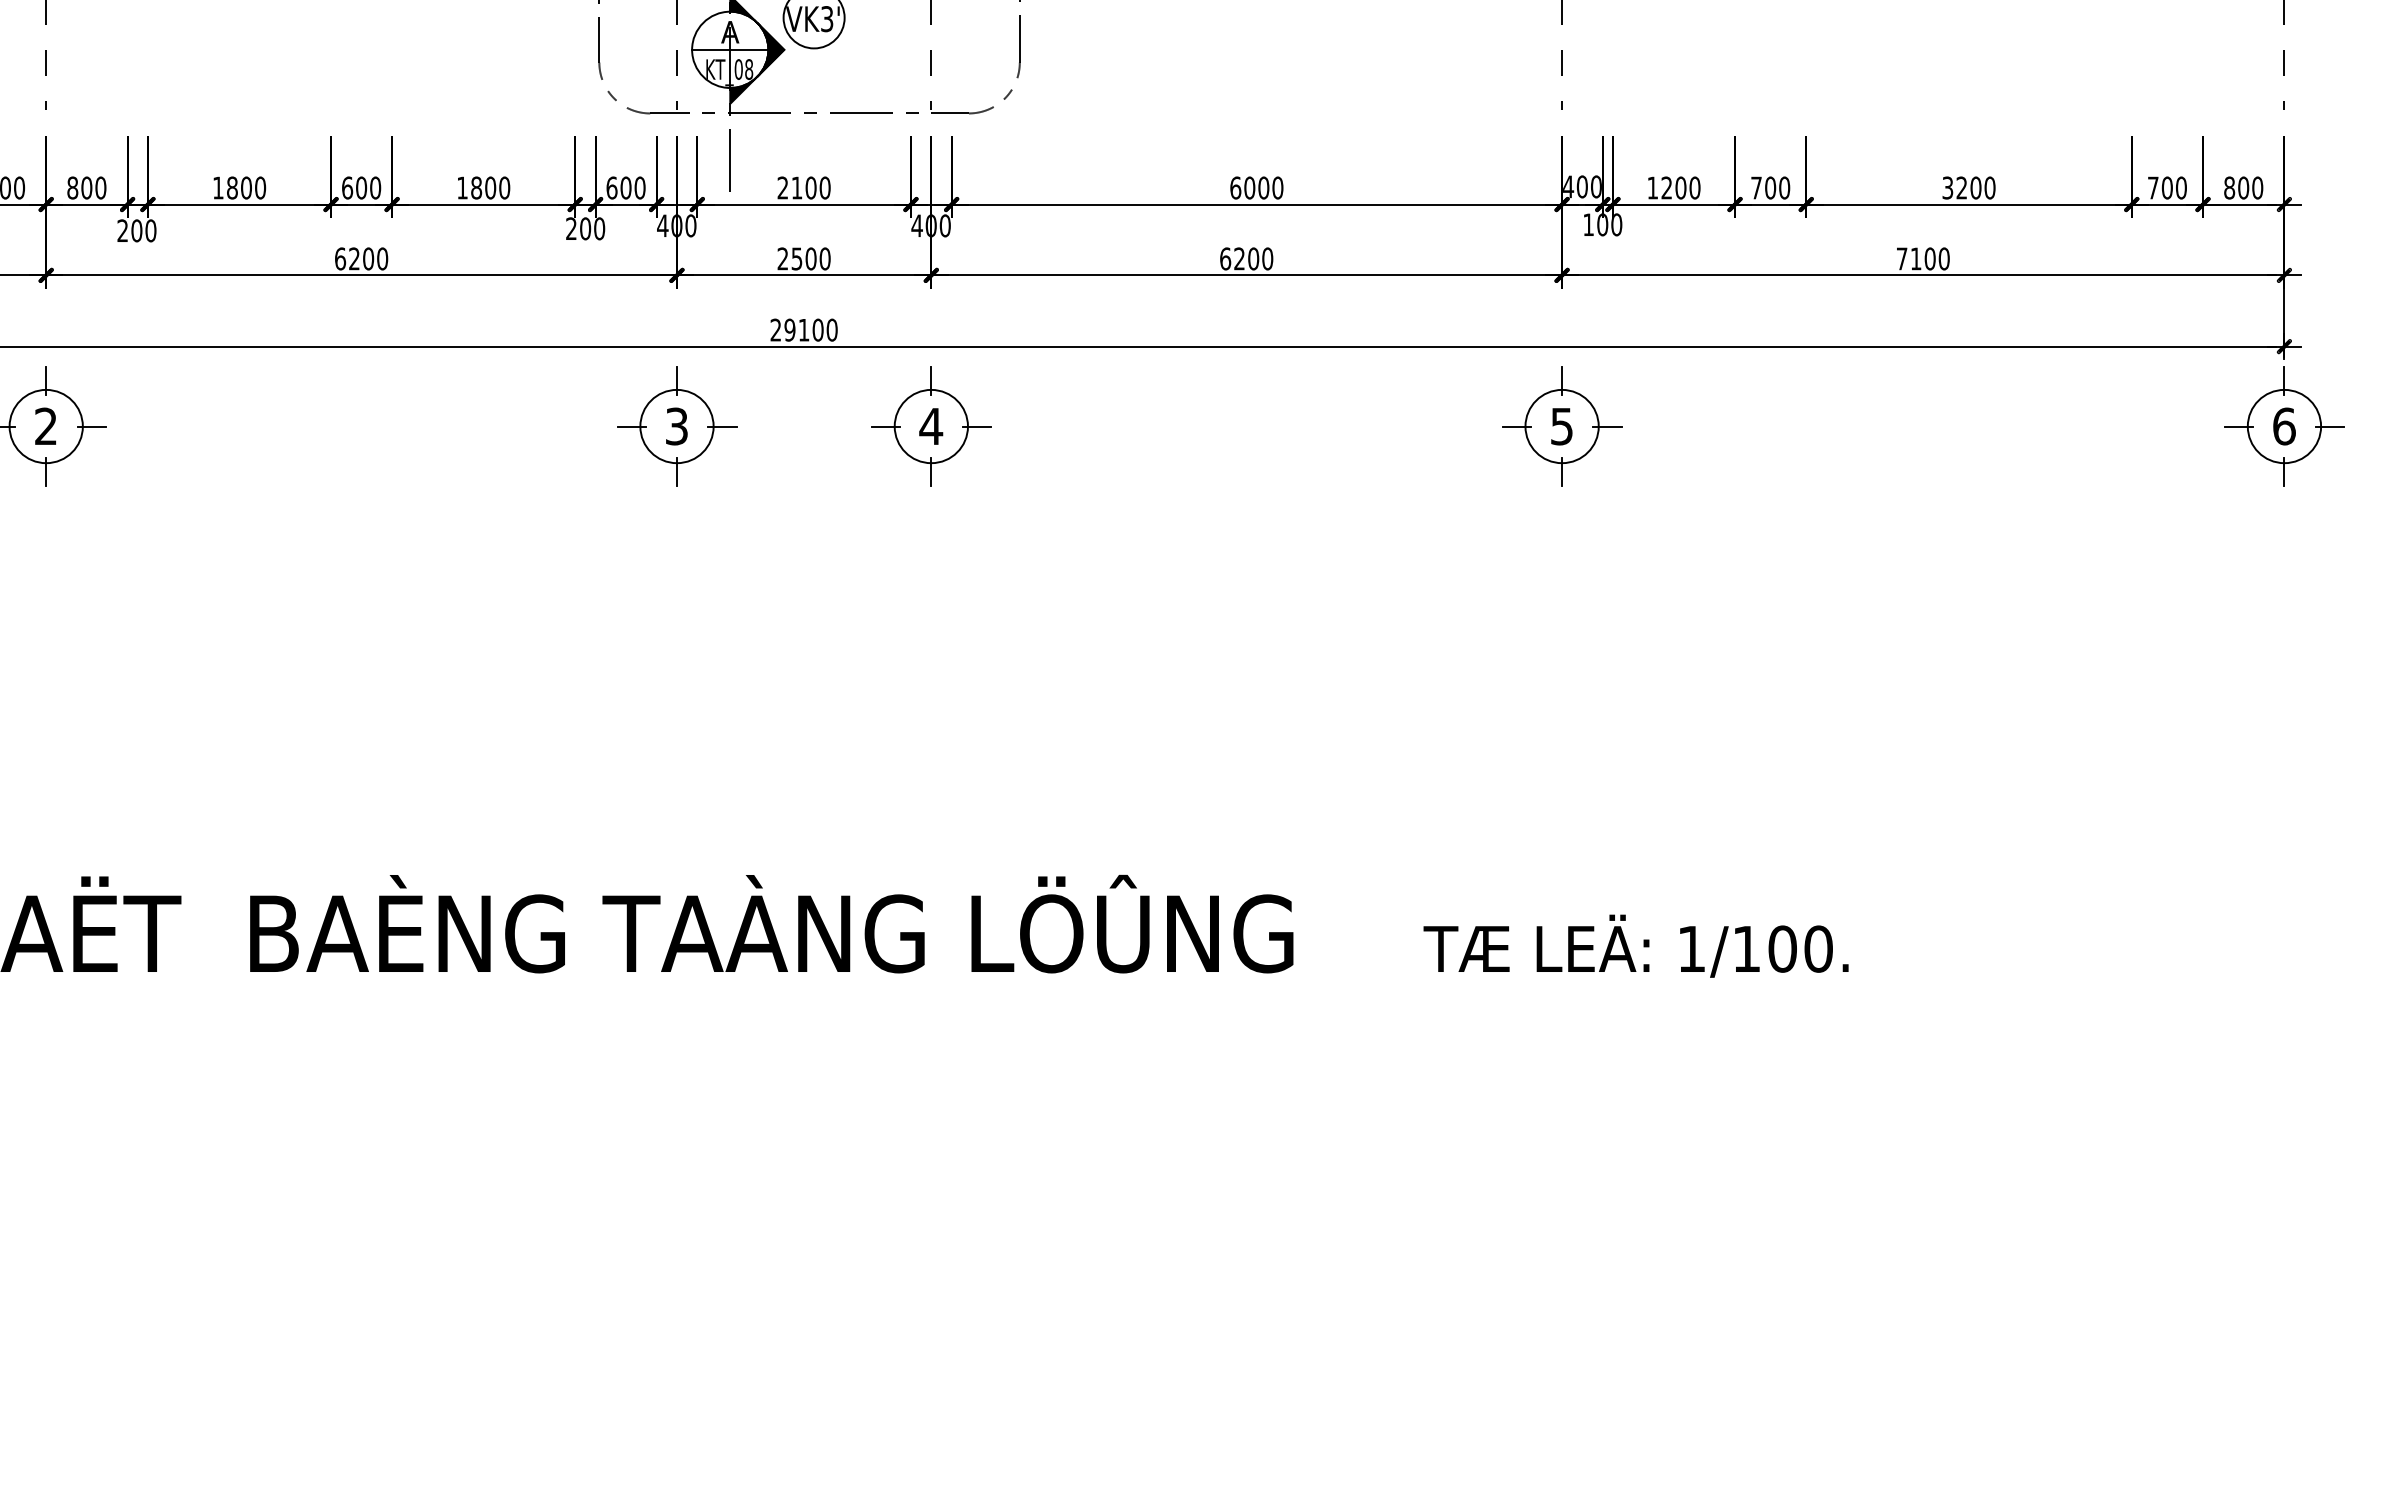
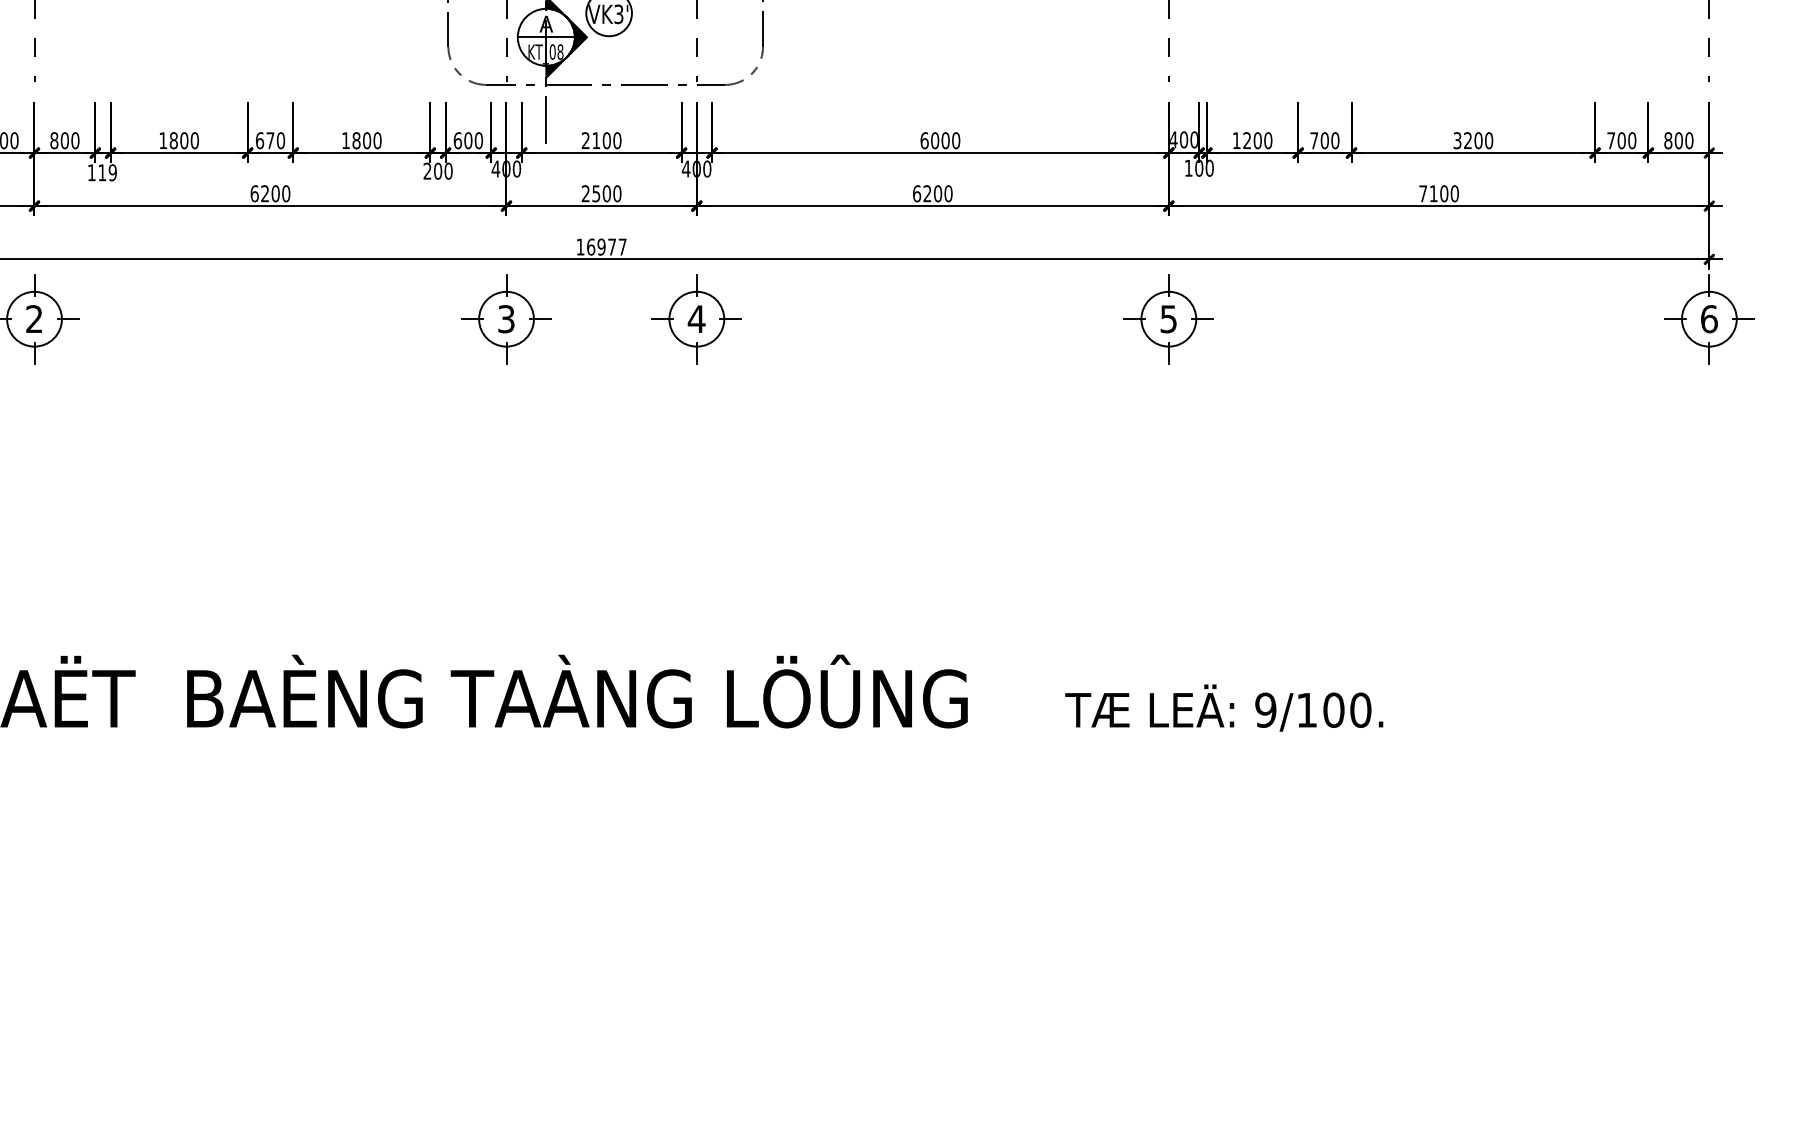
text: (361, 187) -> (270, 140), 600 -> 670
text: (136, 230) -> (102, 172), 200 -> 119
text: (803, 329) -> (601, 246), 29100 -> 16977
text: (1691, 948) -> (1265, 709), 1/100. -> 9/100.

